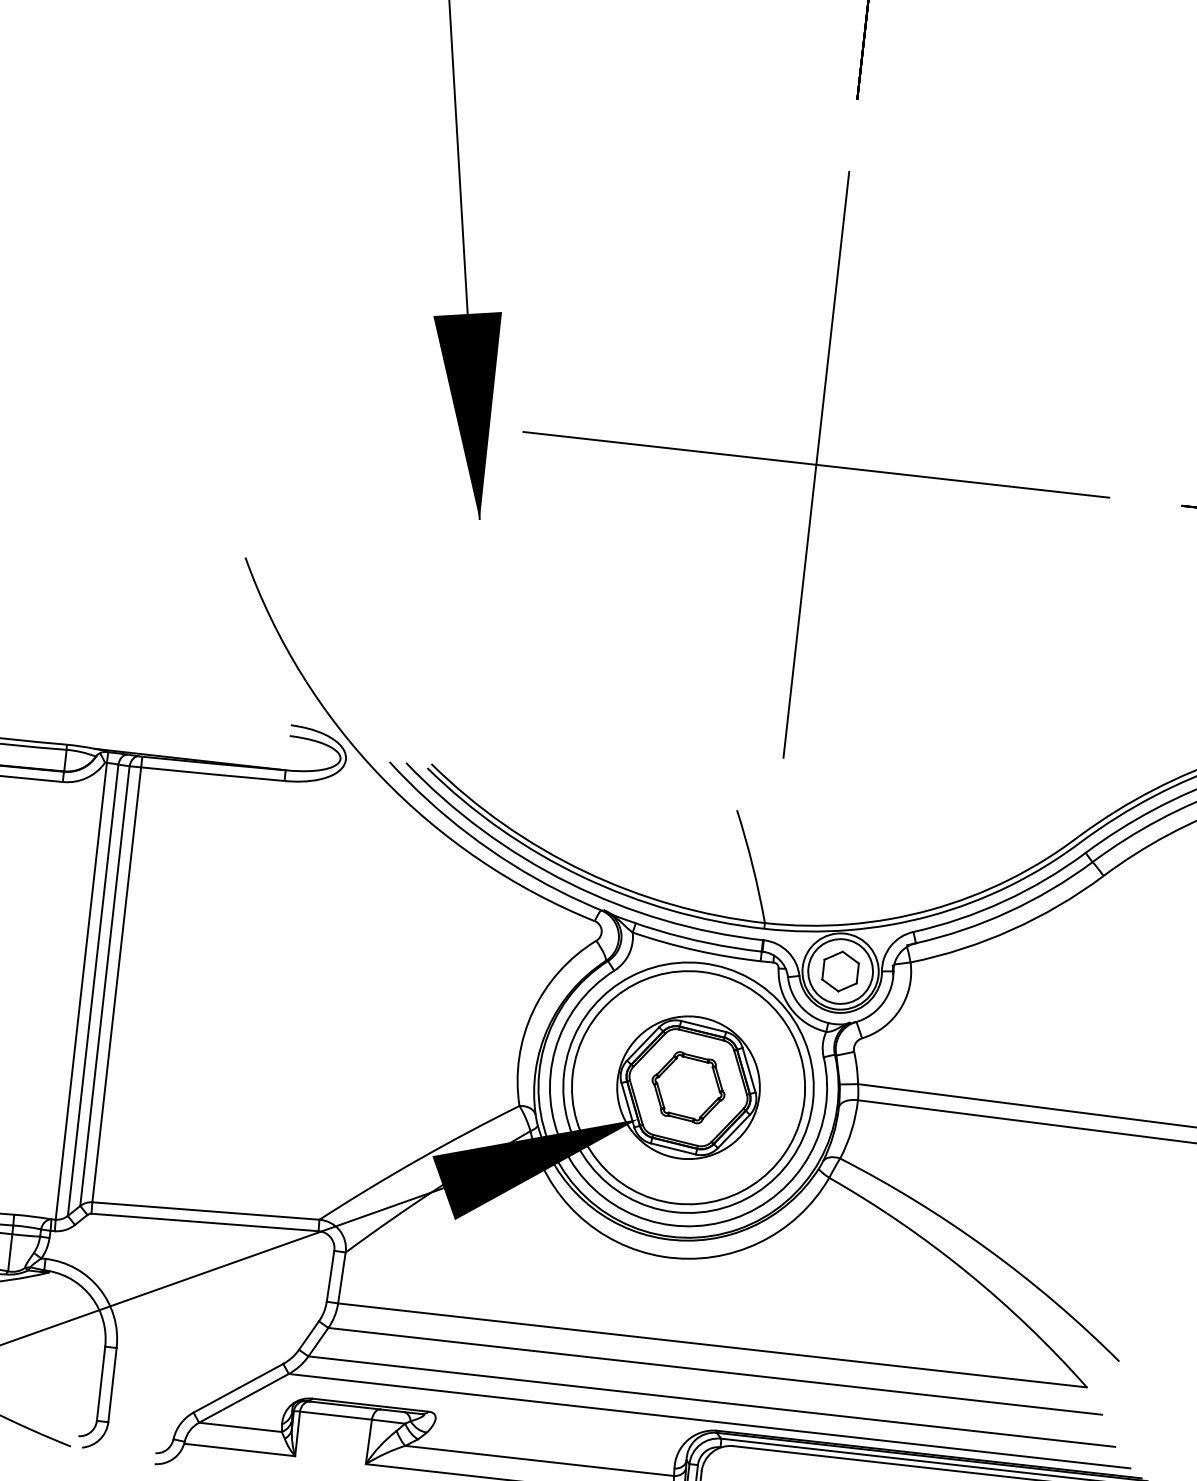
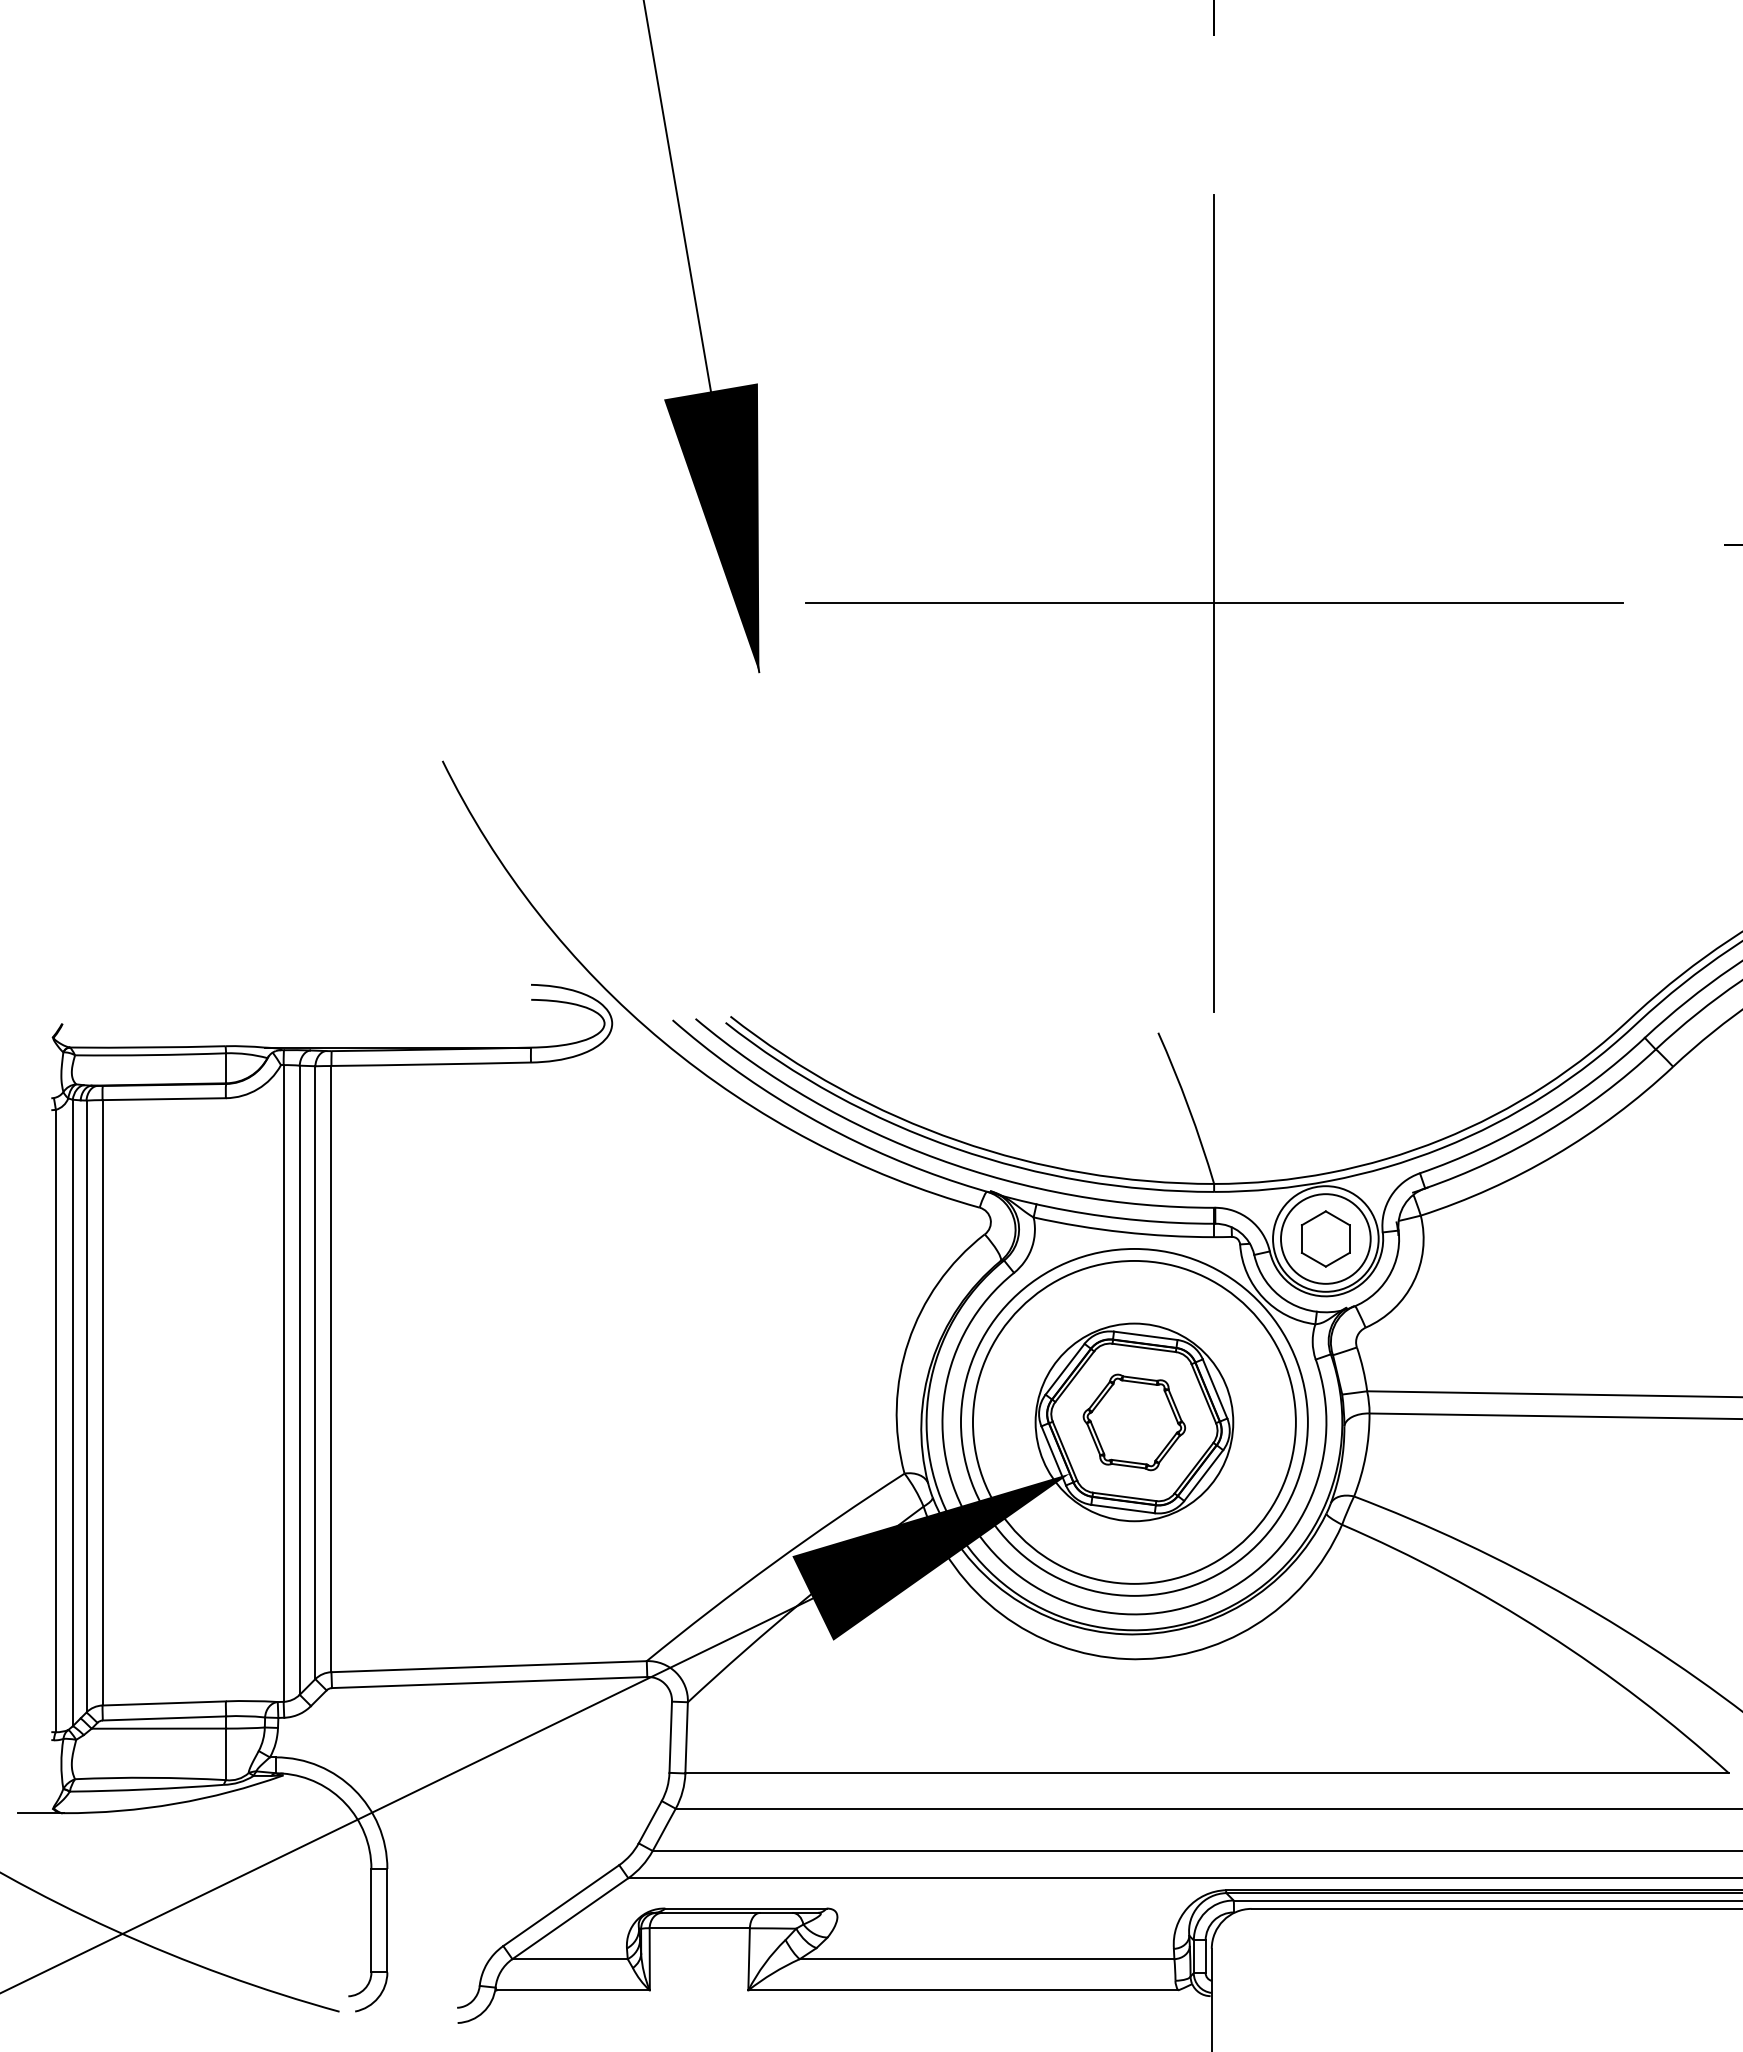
part: (816, 465) -> (1214, 603), moved

